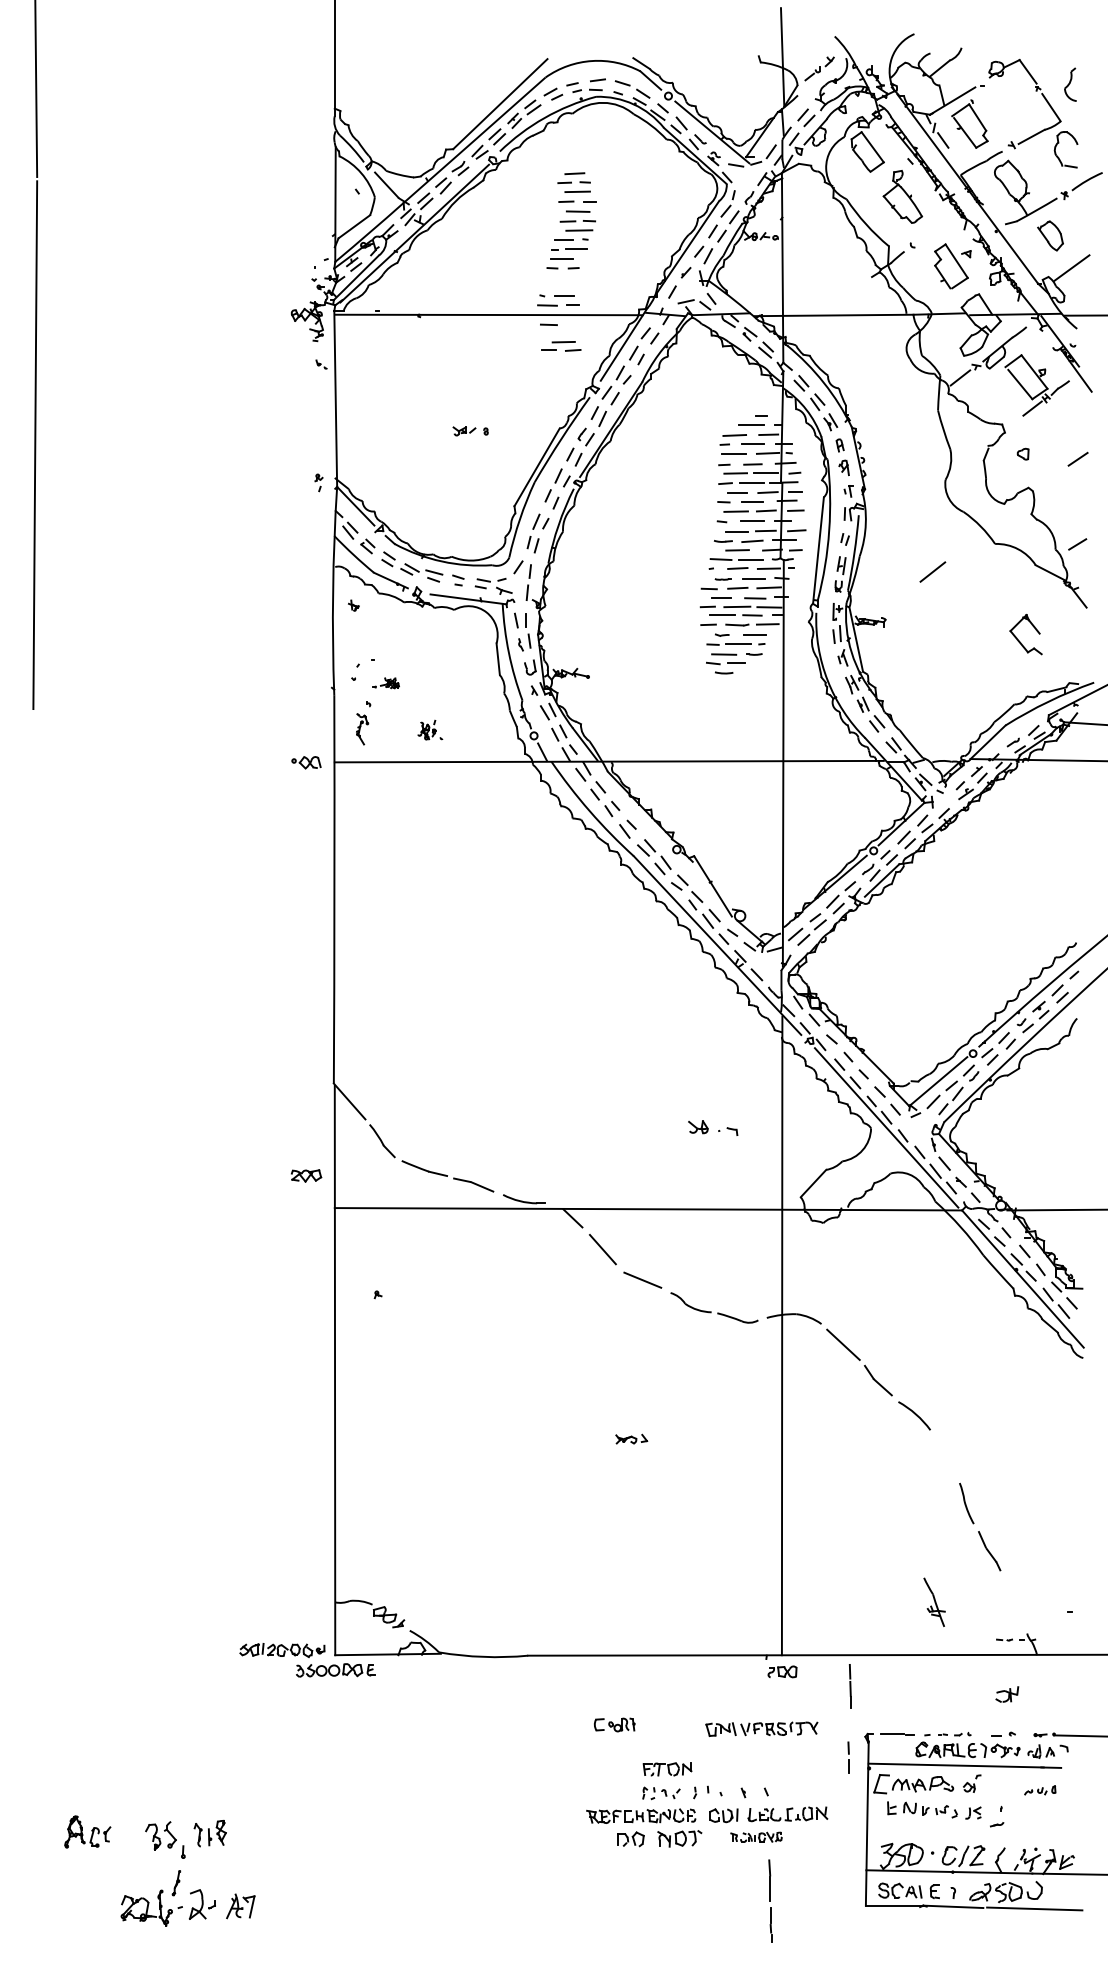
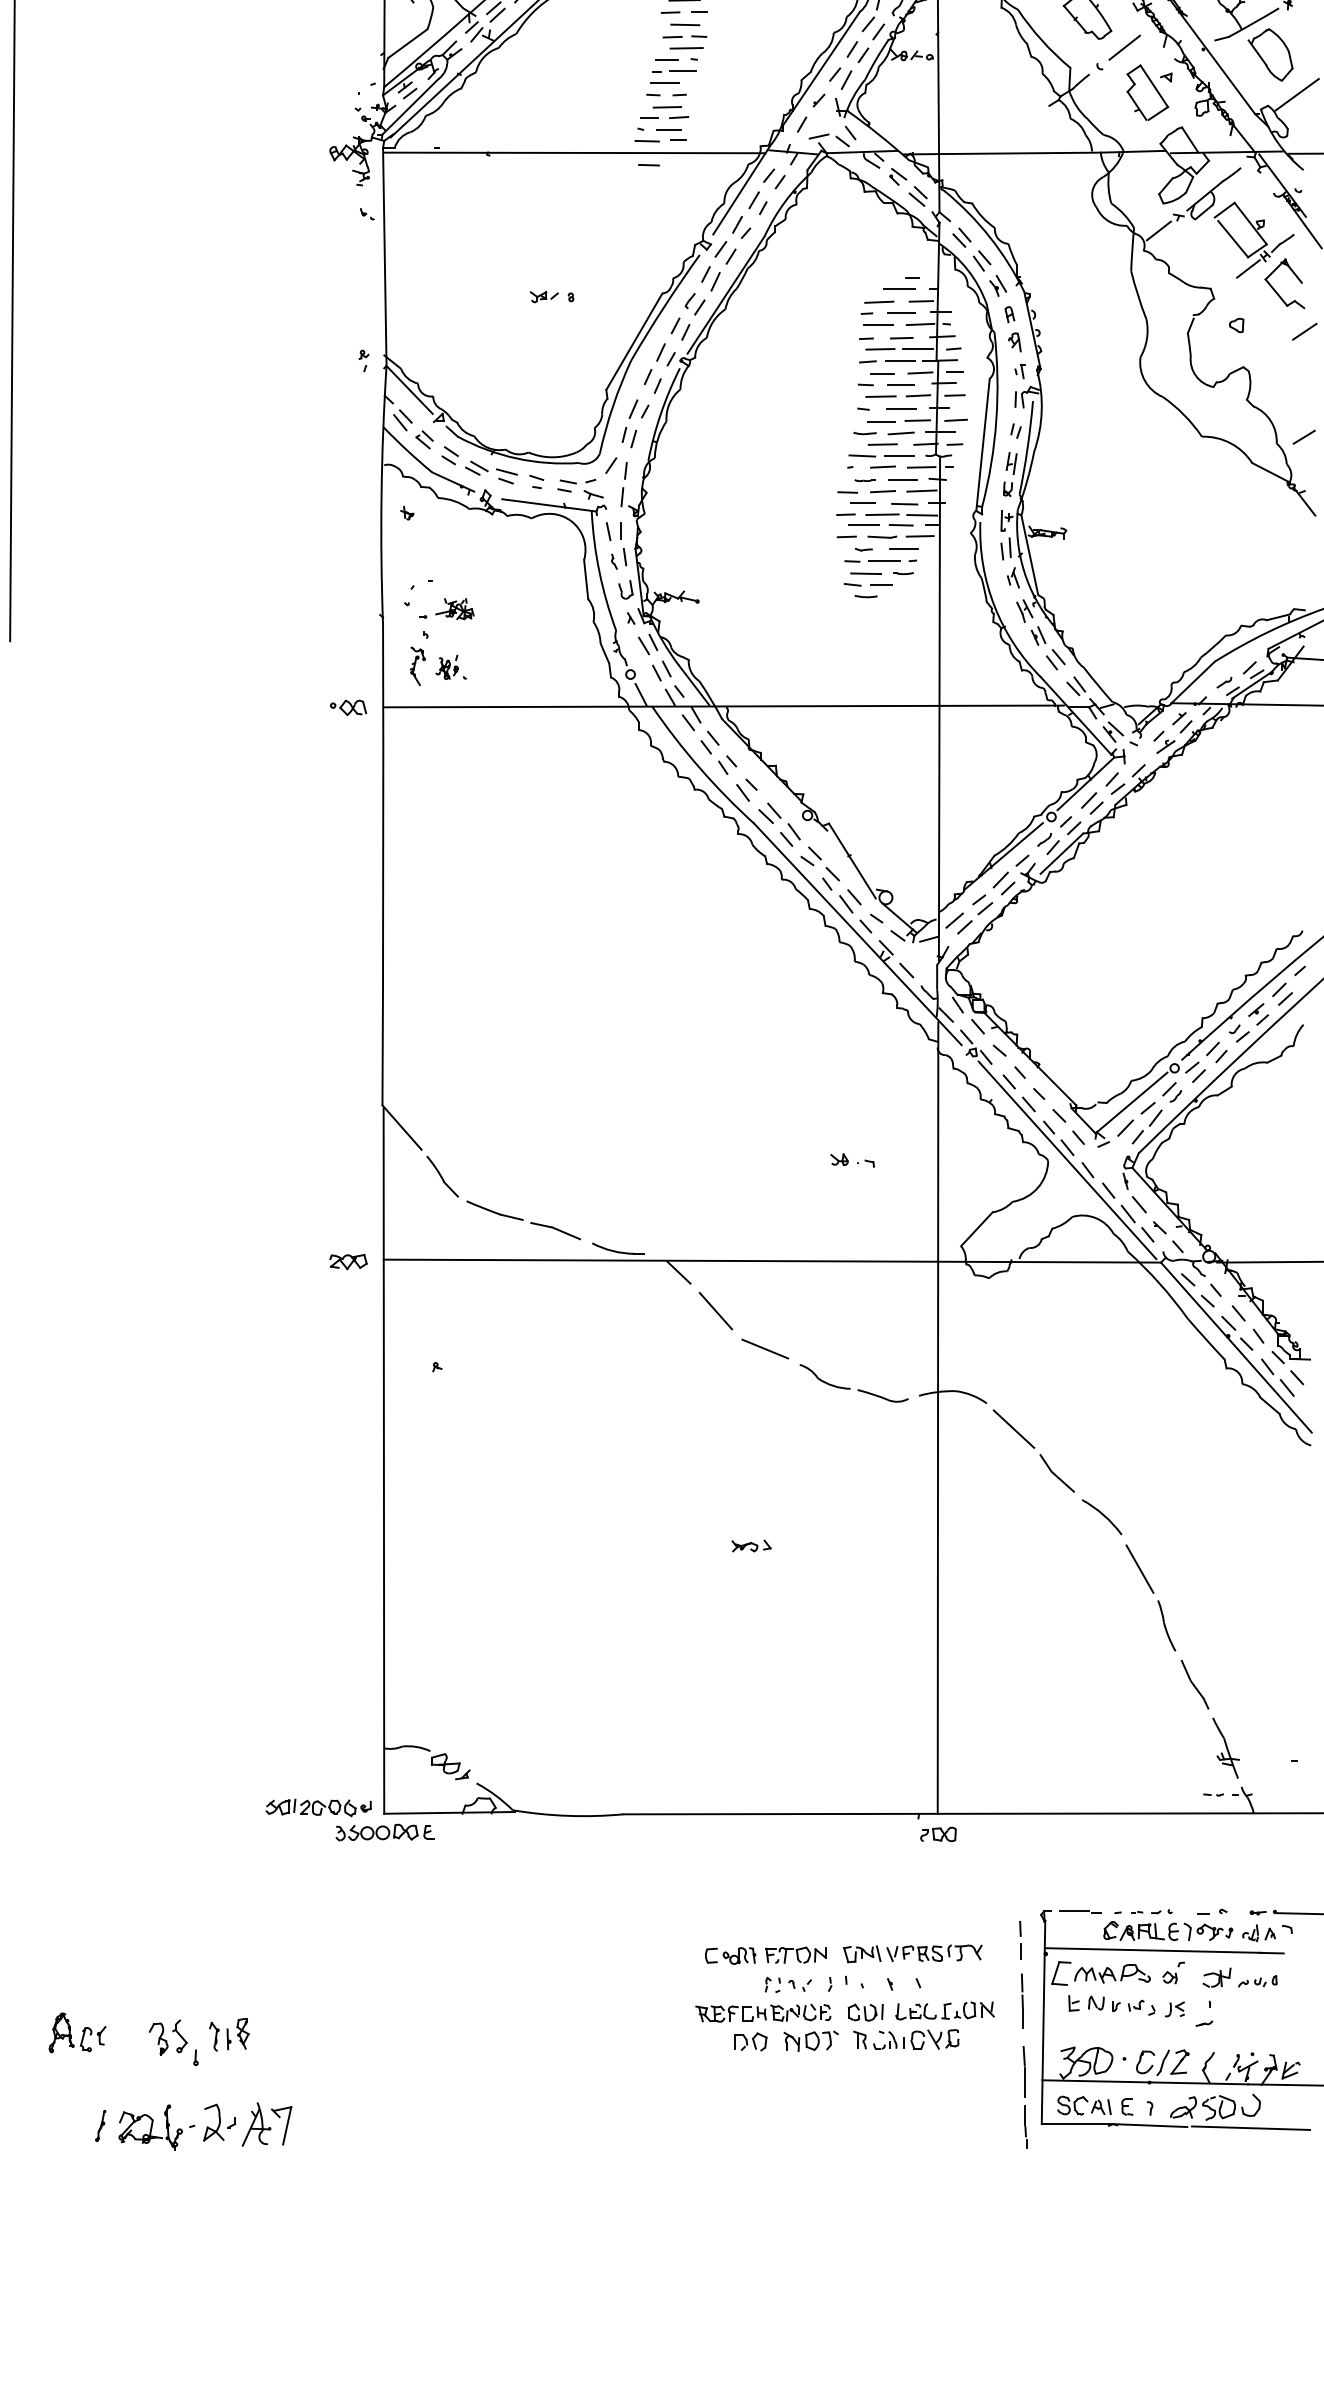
part: (1050, 235) -> (1270, 54), size x1.43
part: (561, 346) -> (664, 112), moved
line: (932, 571) -> (1124, 47), moved
part: (1019, 640) -> (1276, 291), moved
part: (386, 683) -> (447, 609), size x1.67
part: (430, 729) -> (451, 666), moved
part: (713, 1127) -> (852, 1159), size x0.71
part: (306, 1175) -> (348, 1261), moved
line: (944, 1457) -> (1139, 1568), added
part: (934, 1601) -> (1225, 1747), moved
line: (850, 1686) -> (1022, 2001), moved
part: (1007, 1694) -> (1217, 1977), moved
part: (614, 1724) -> (730, 1955), moved
part: (761, 1728) -> (912, 1952), moved
part: (756, 1836) -> (906, 2038), size x1.67
part: (176, 1883) -> (100, 2126), moved
part: (770, 1900) -> (1025, 2096), moved
part: (240, 1906) -> (266, 2125), size x1.43

